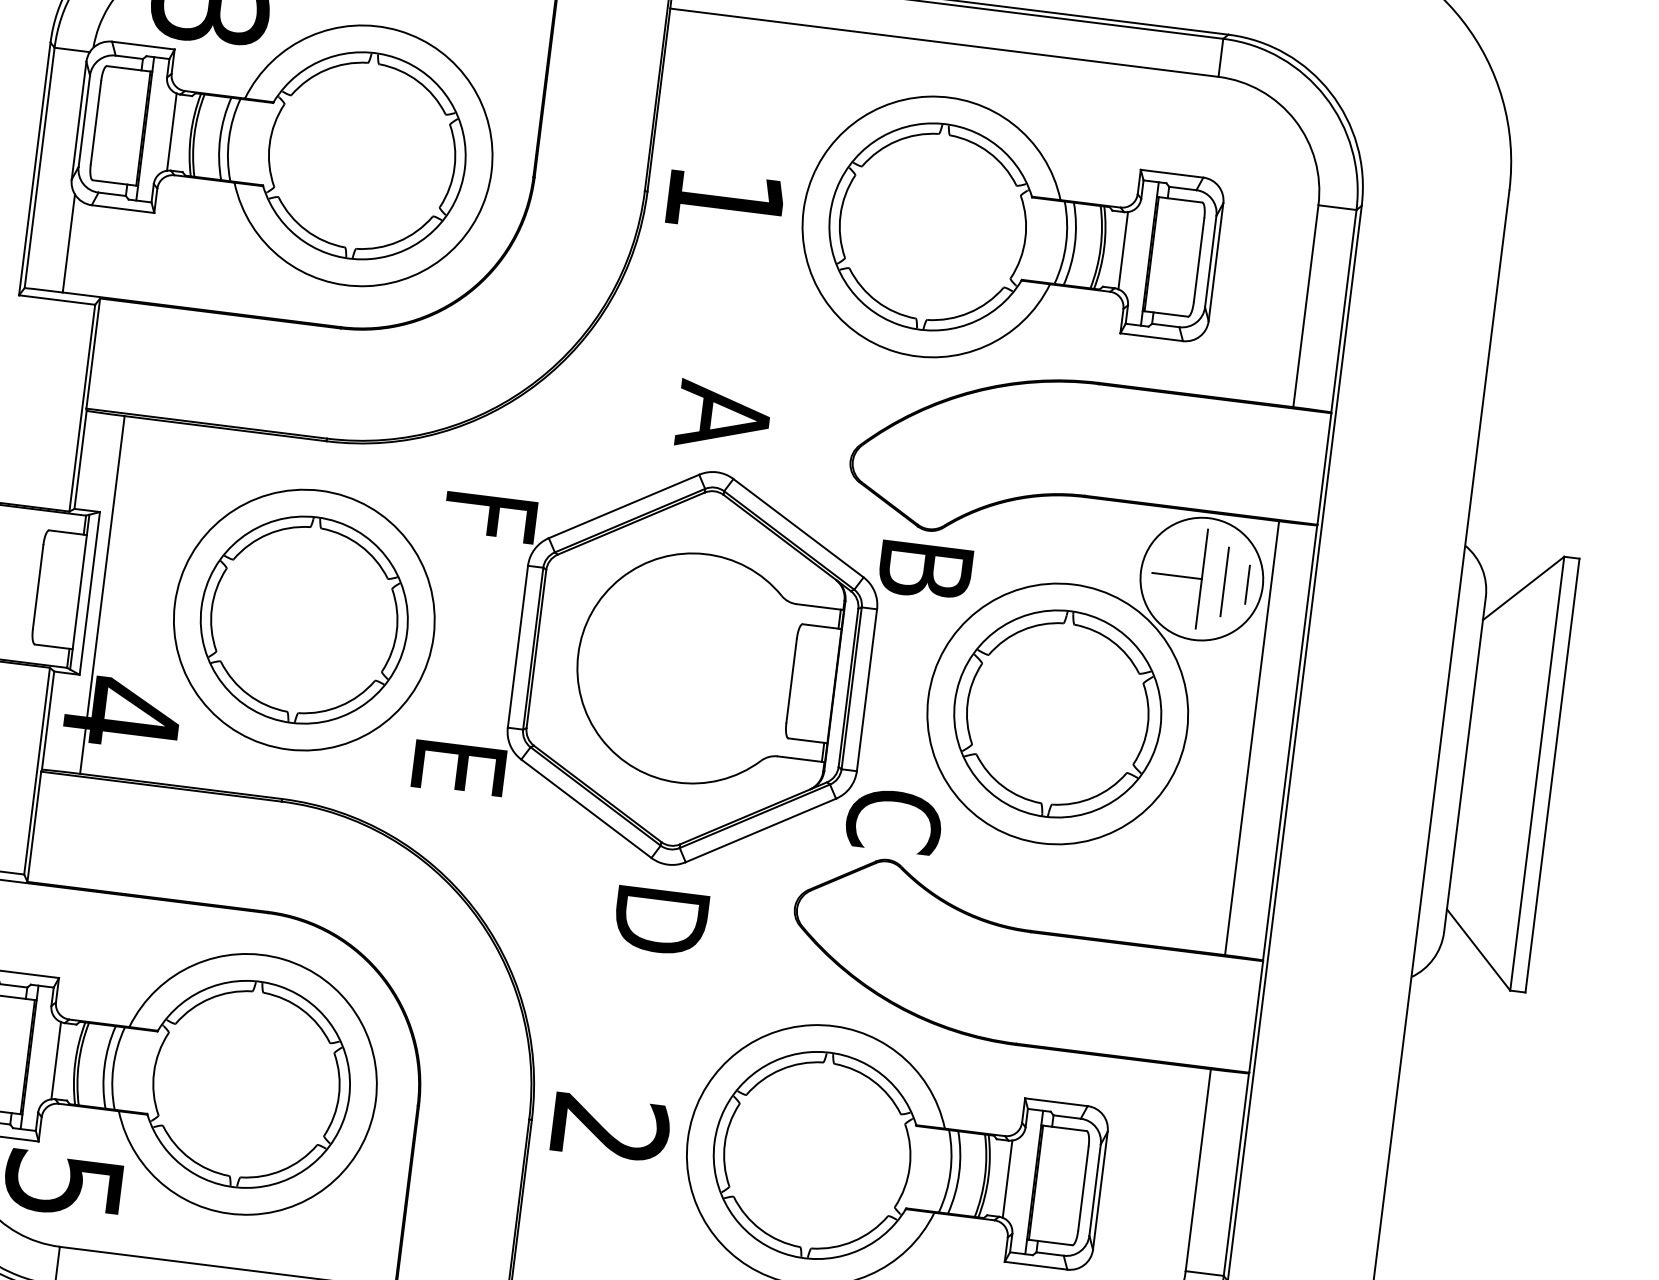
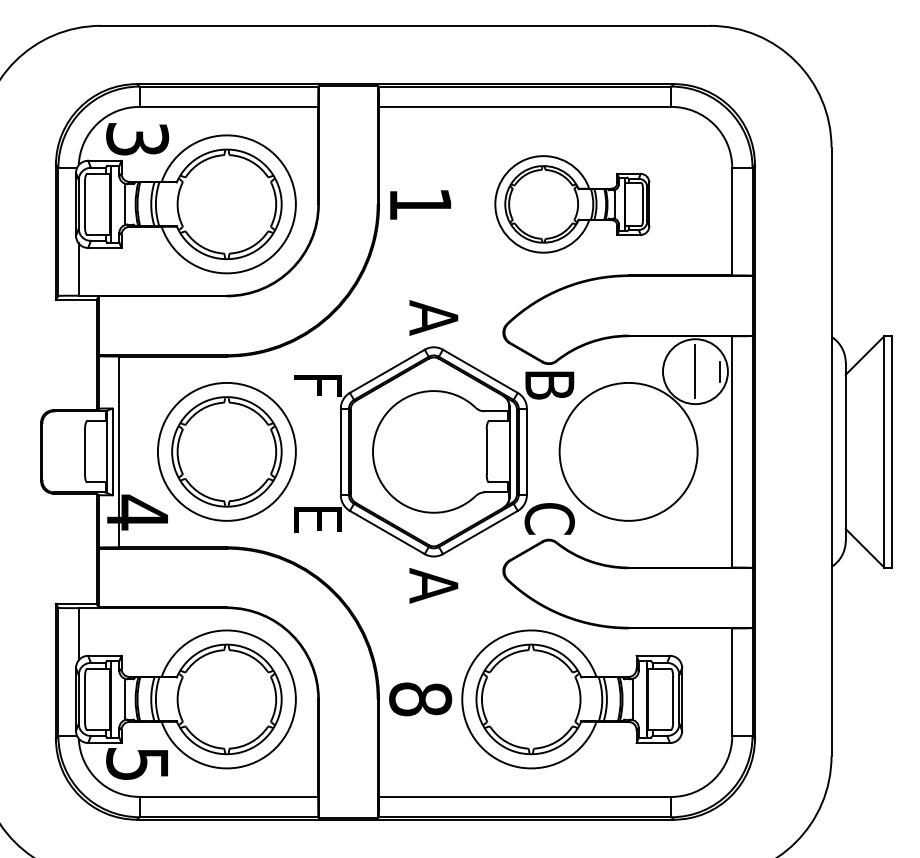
part: (1010, 236) -> (572, 204), size x0.7
line: (1177, 575) -> (682, 371), removed
line: (1224, 581) -> (707, 371), removed
part: (1057, 713) -> (628, 451), removed
text: (660, 918) -> (433, 585), D -> A
text: (609, 1129) -> (420, 699), 2 -> 8

